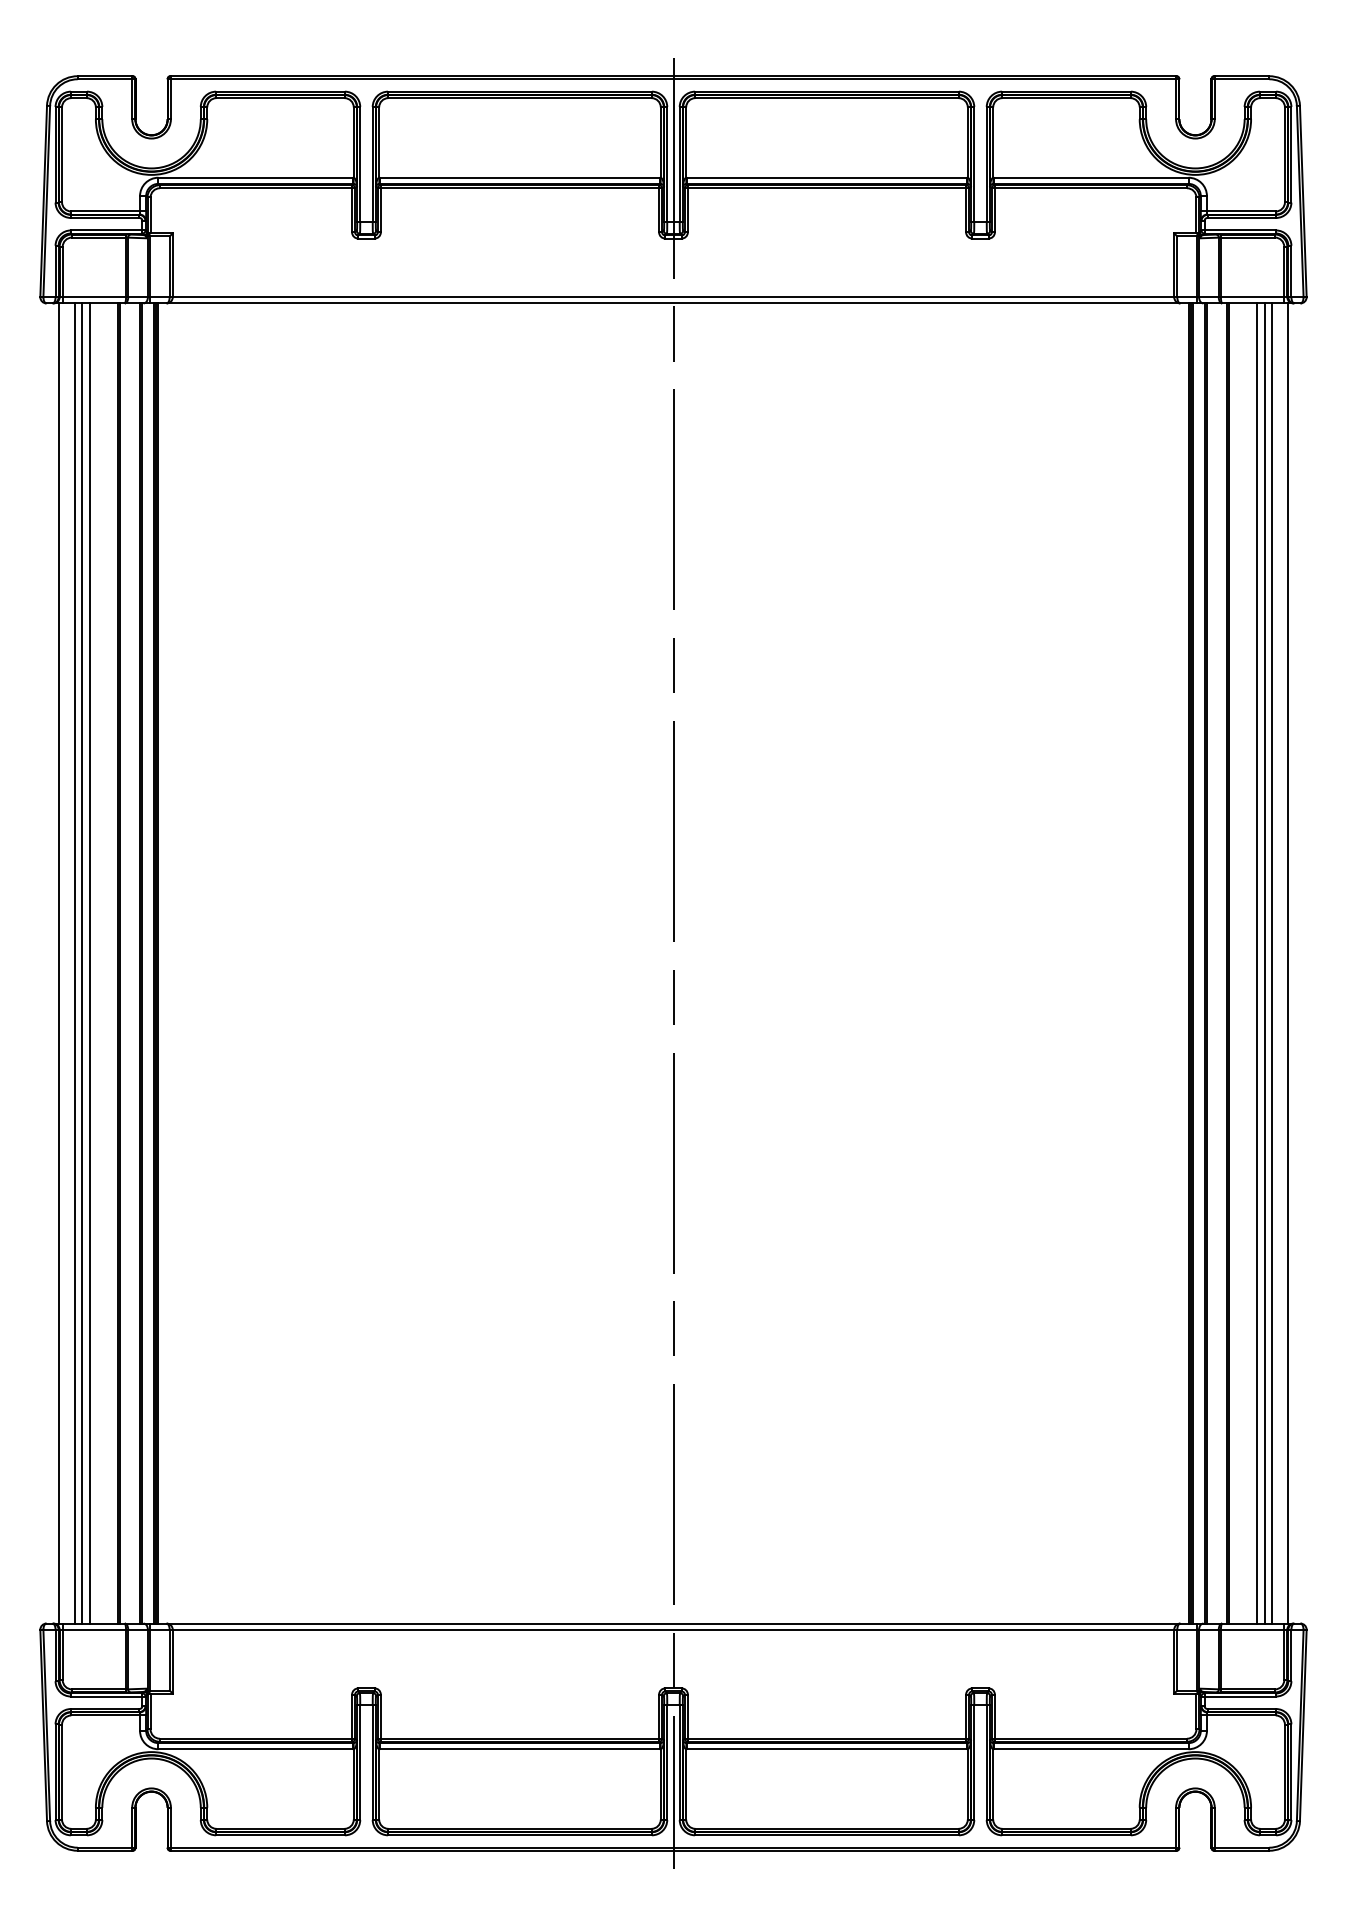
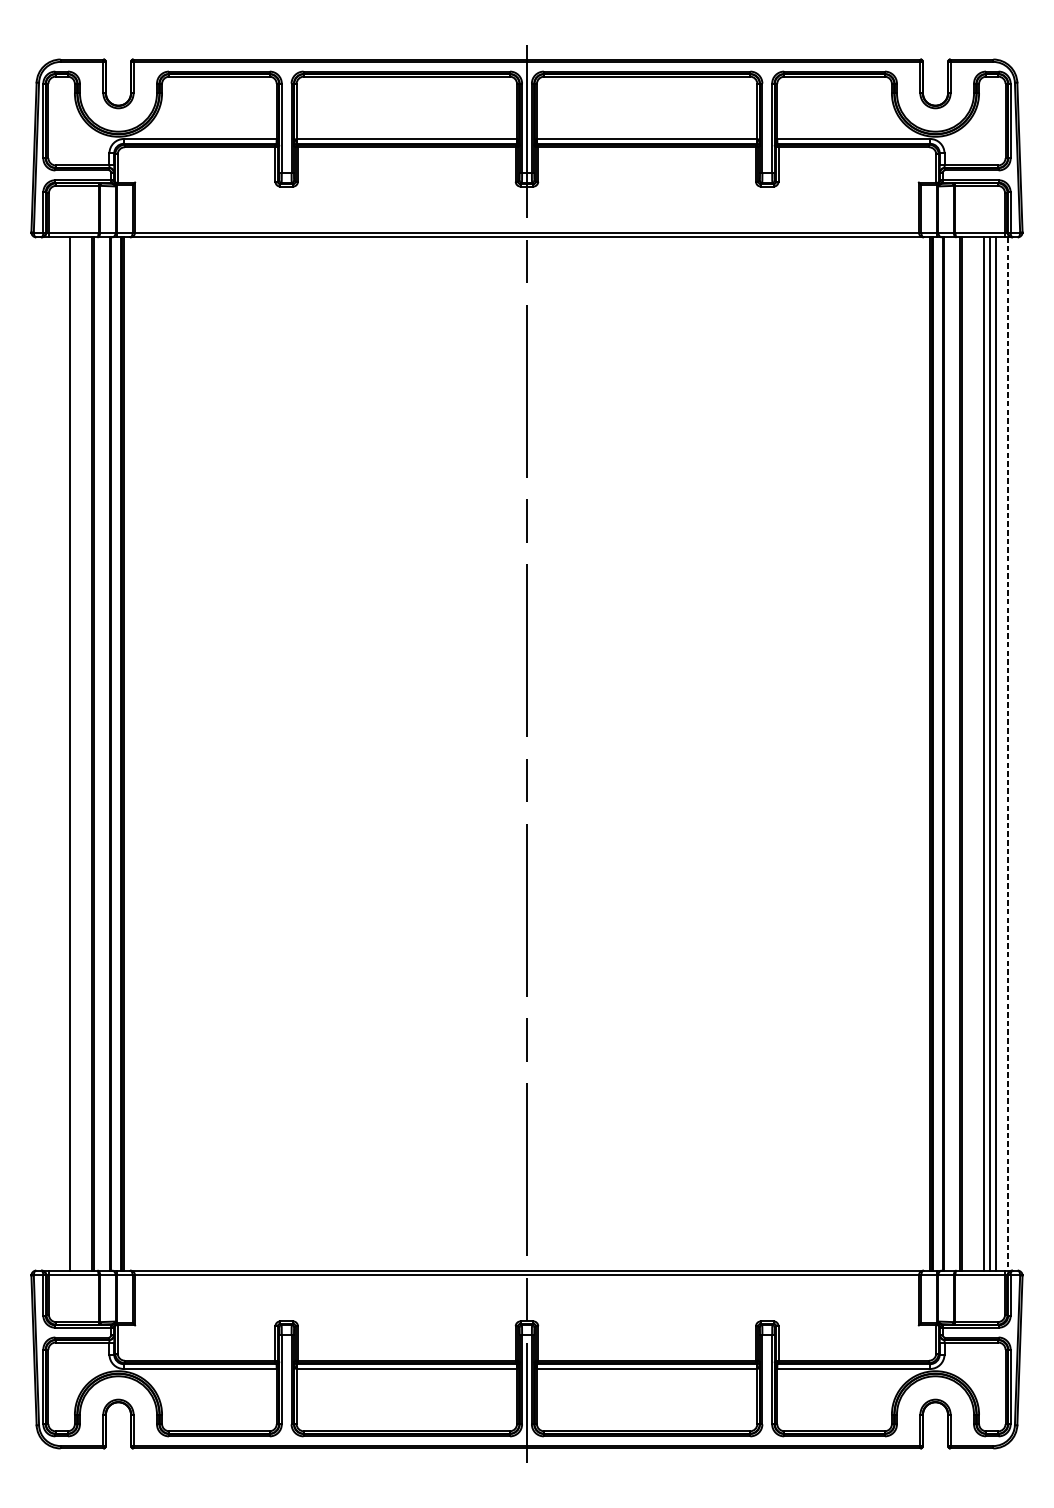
line: (59, 963) -> (46, 754), removed
line: (74, 963) -> (58, 754), removed
line: (82, 963) -> (64, 754), removed
line: (1287, 963) -> (1007, 754), solid -> dashed

